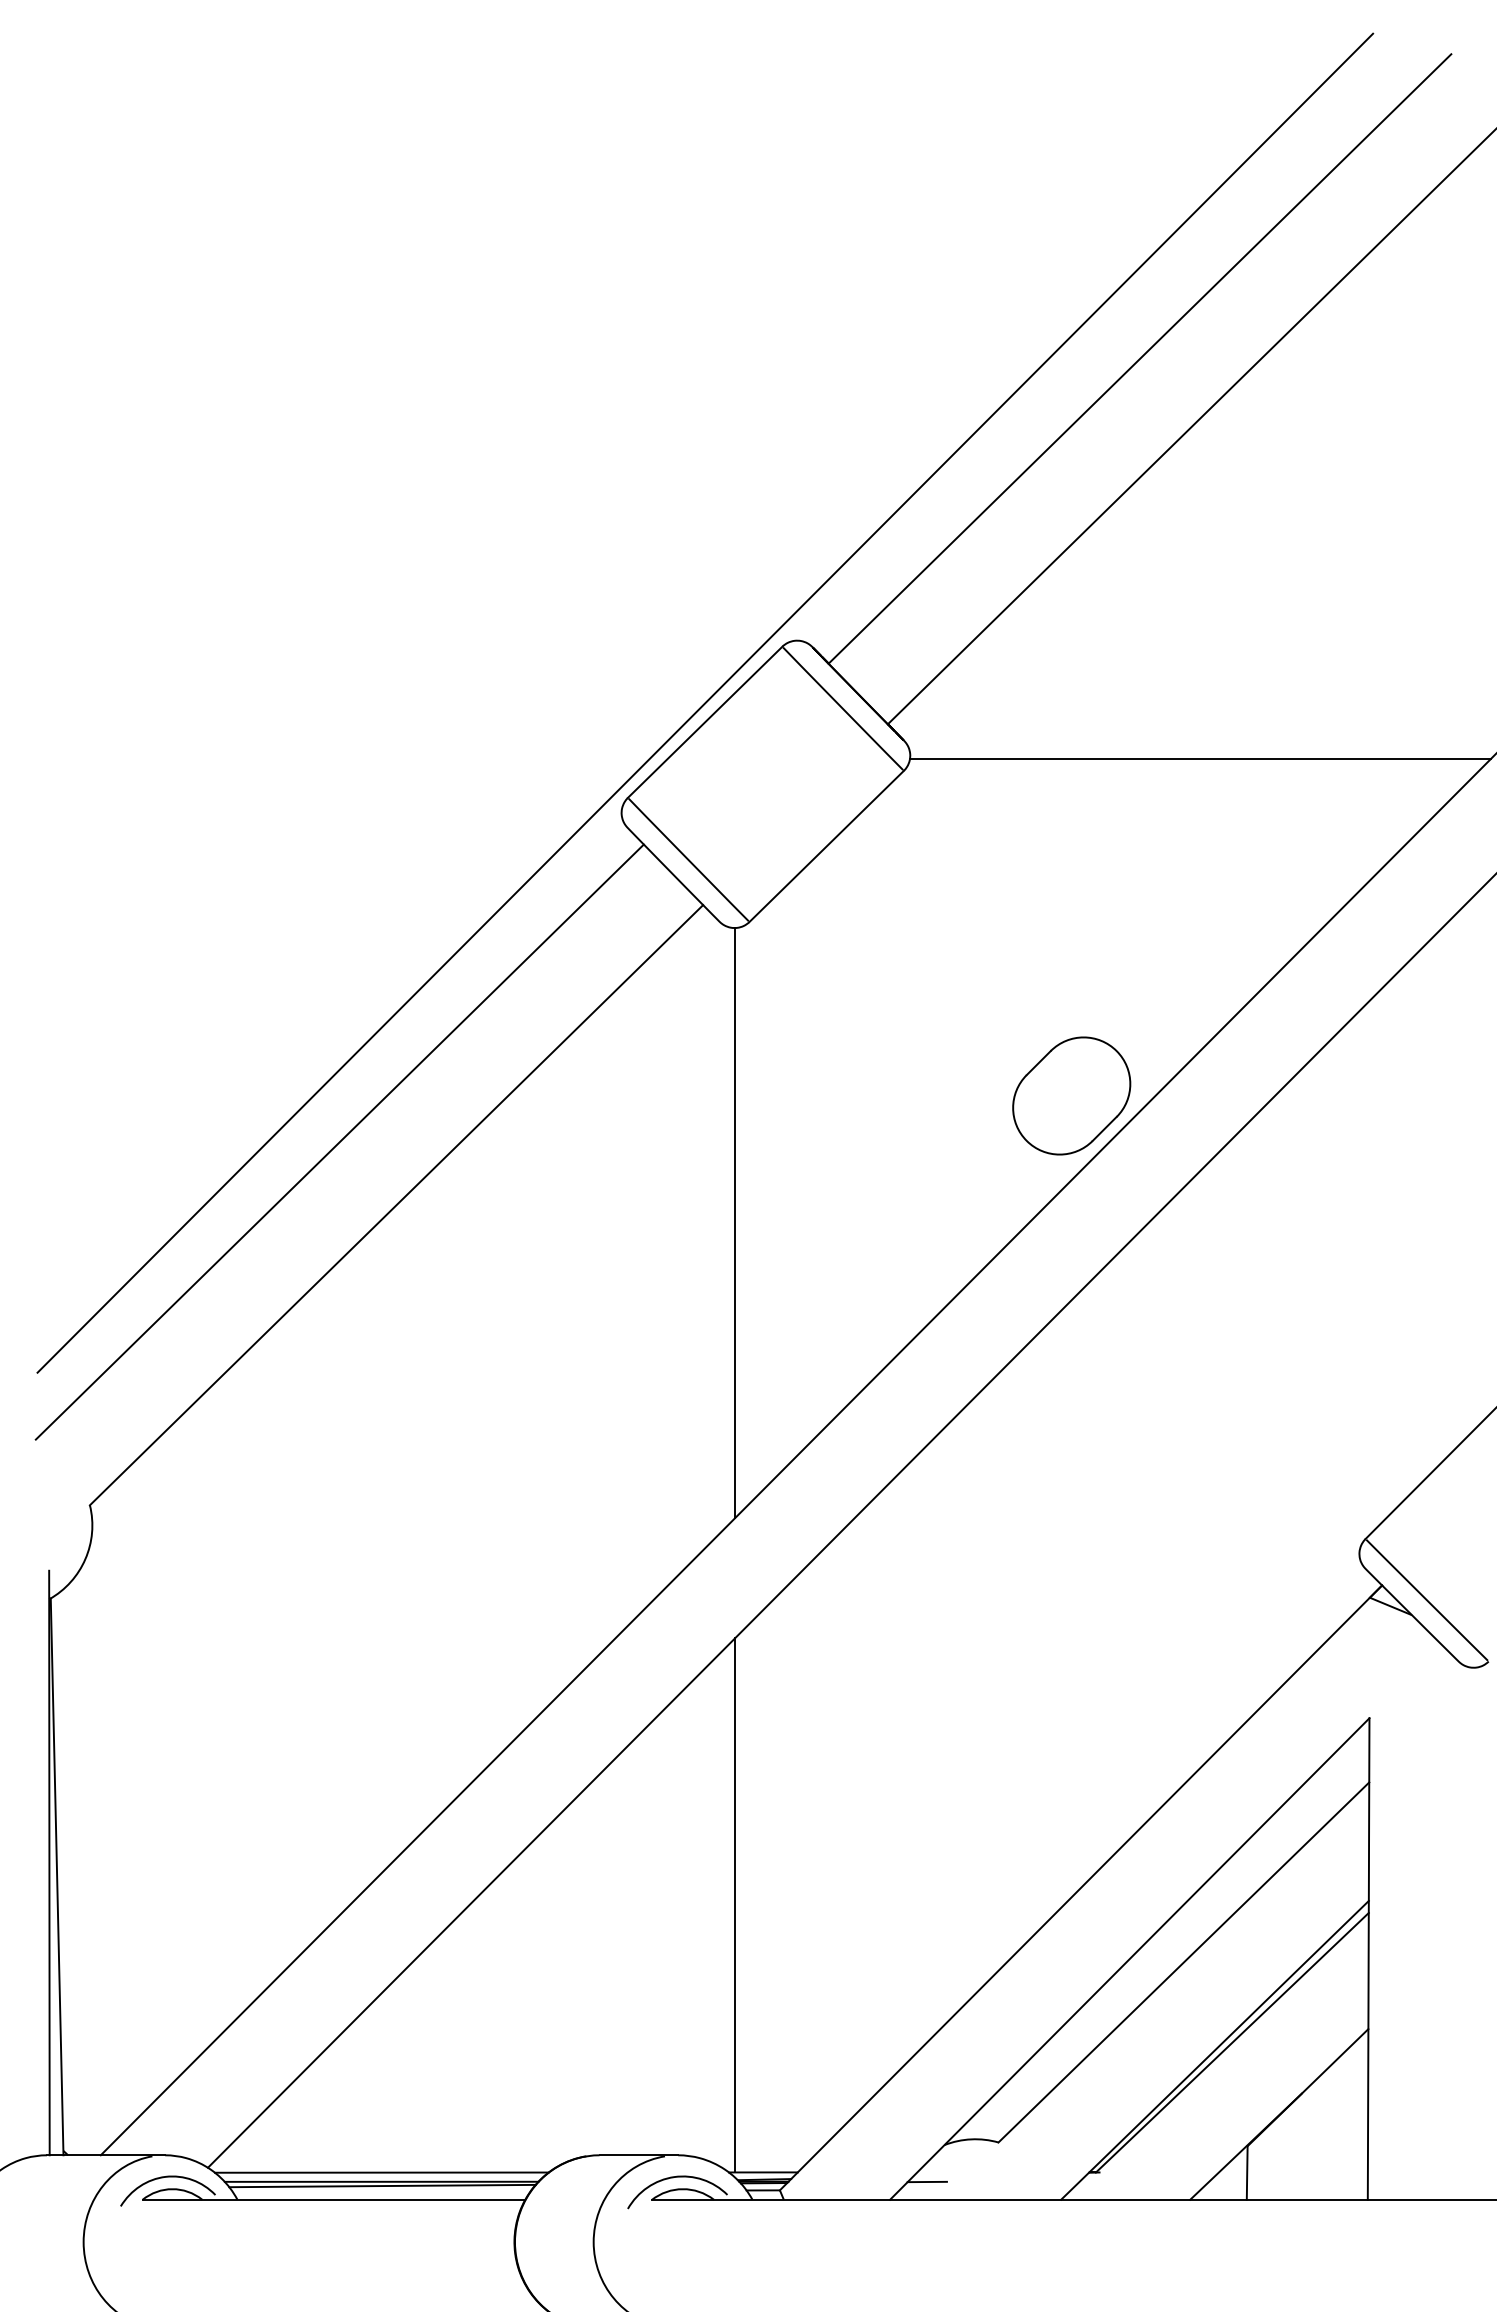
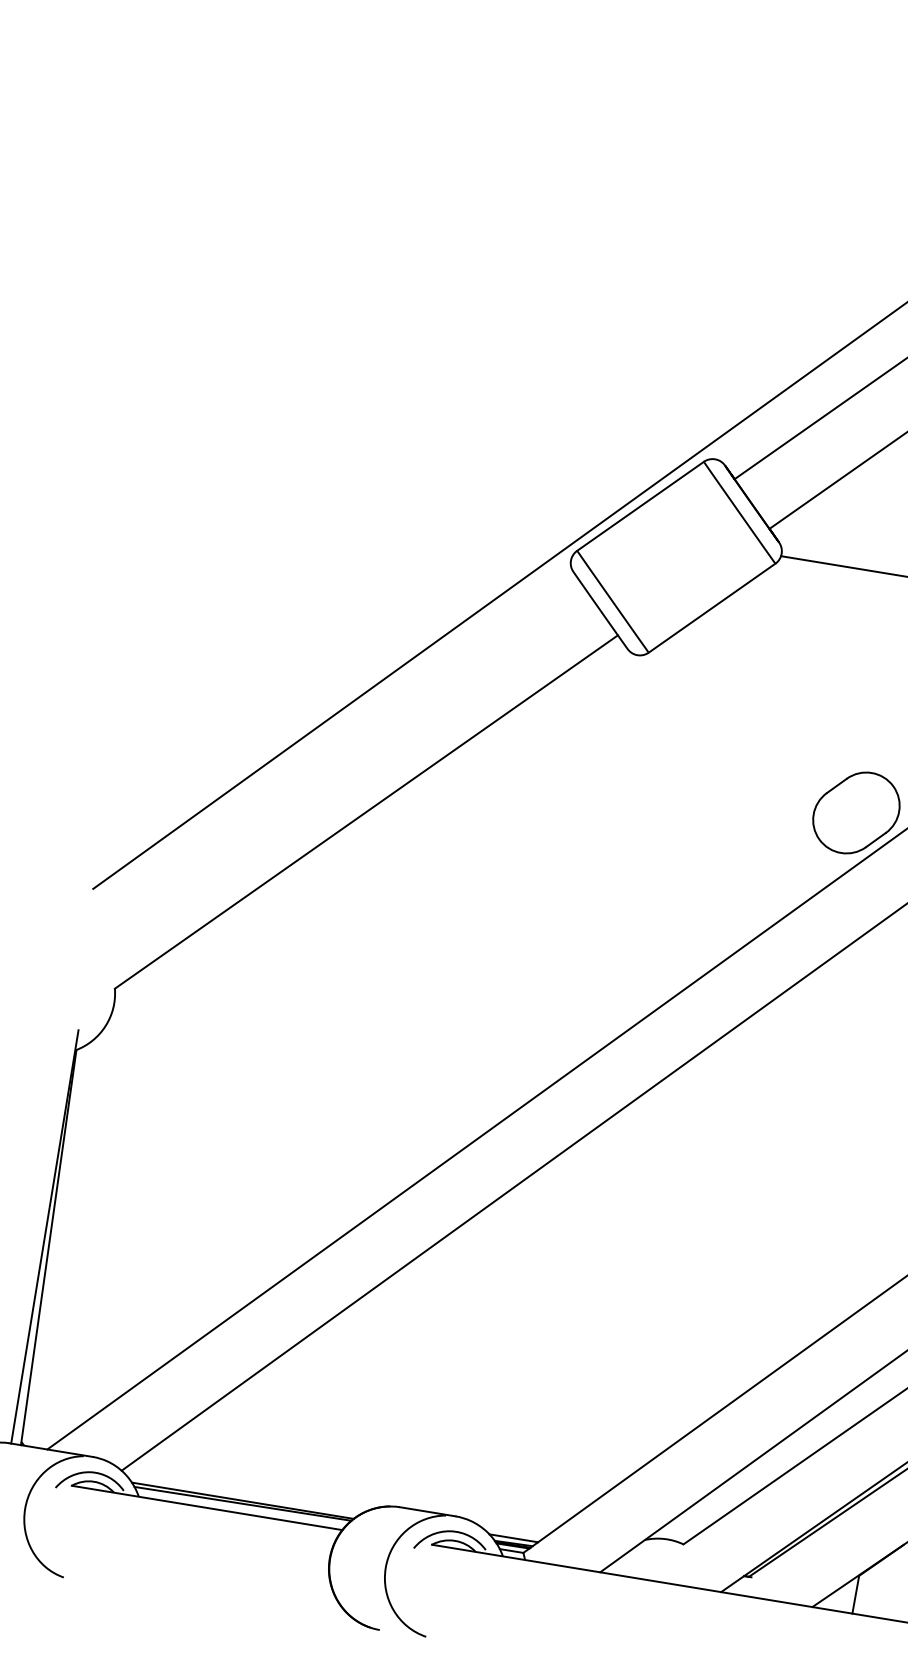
line: (339, 1141) -> (333, 760), removed
line: (734, 1223) -> (603, 864), removed
line: (734, 1905) -> (524, 1346), removed
line: (381, 2172) -> (243, 1494), removed
line: (926, 2181) -> (628, 1563), removed

